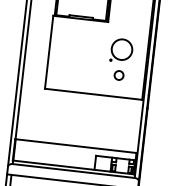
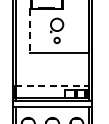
line: (48, 52) -> (29, 31), solid -> dashed
part: (121, 59) -> (57, 30), moved
line: (76, 146) -> (52, 85), solid -> dashed

